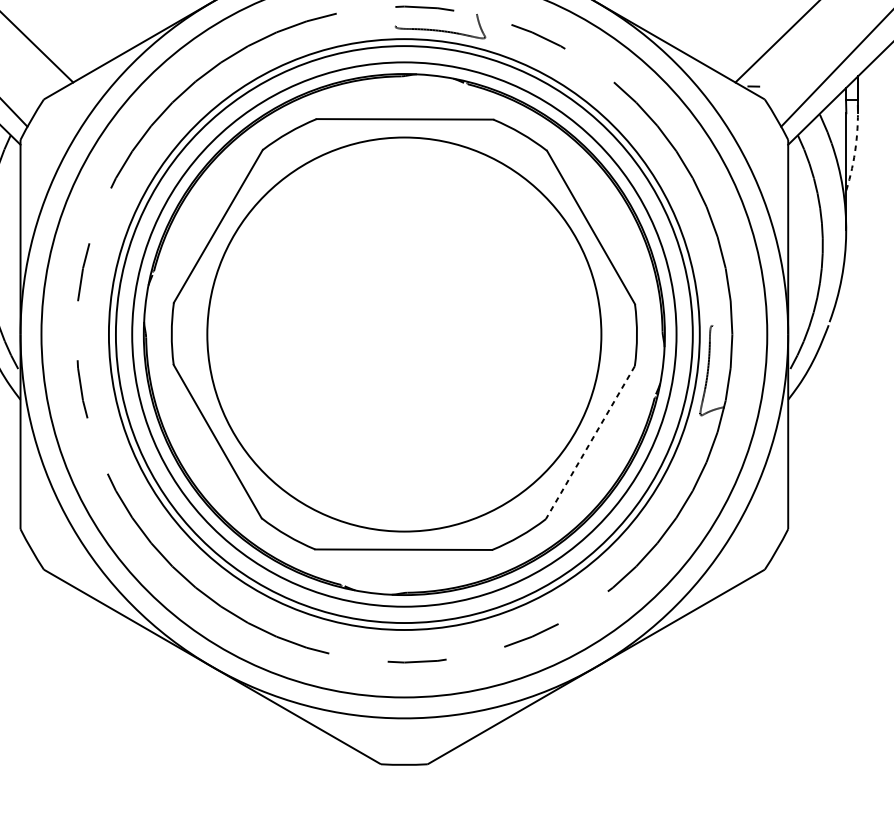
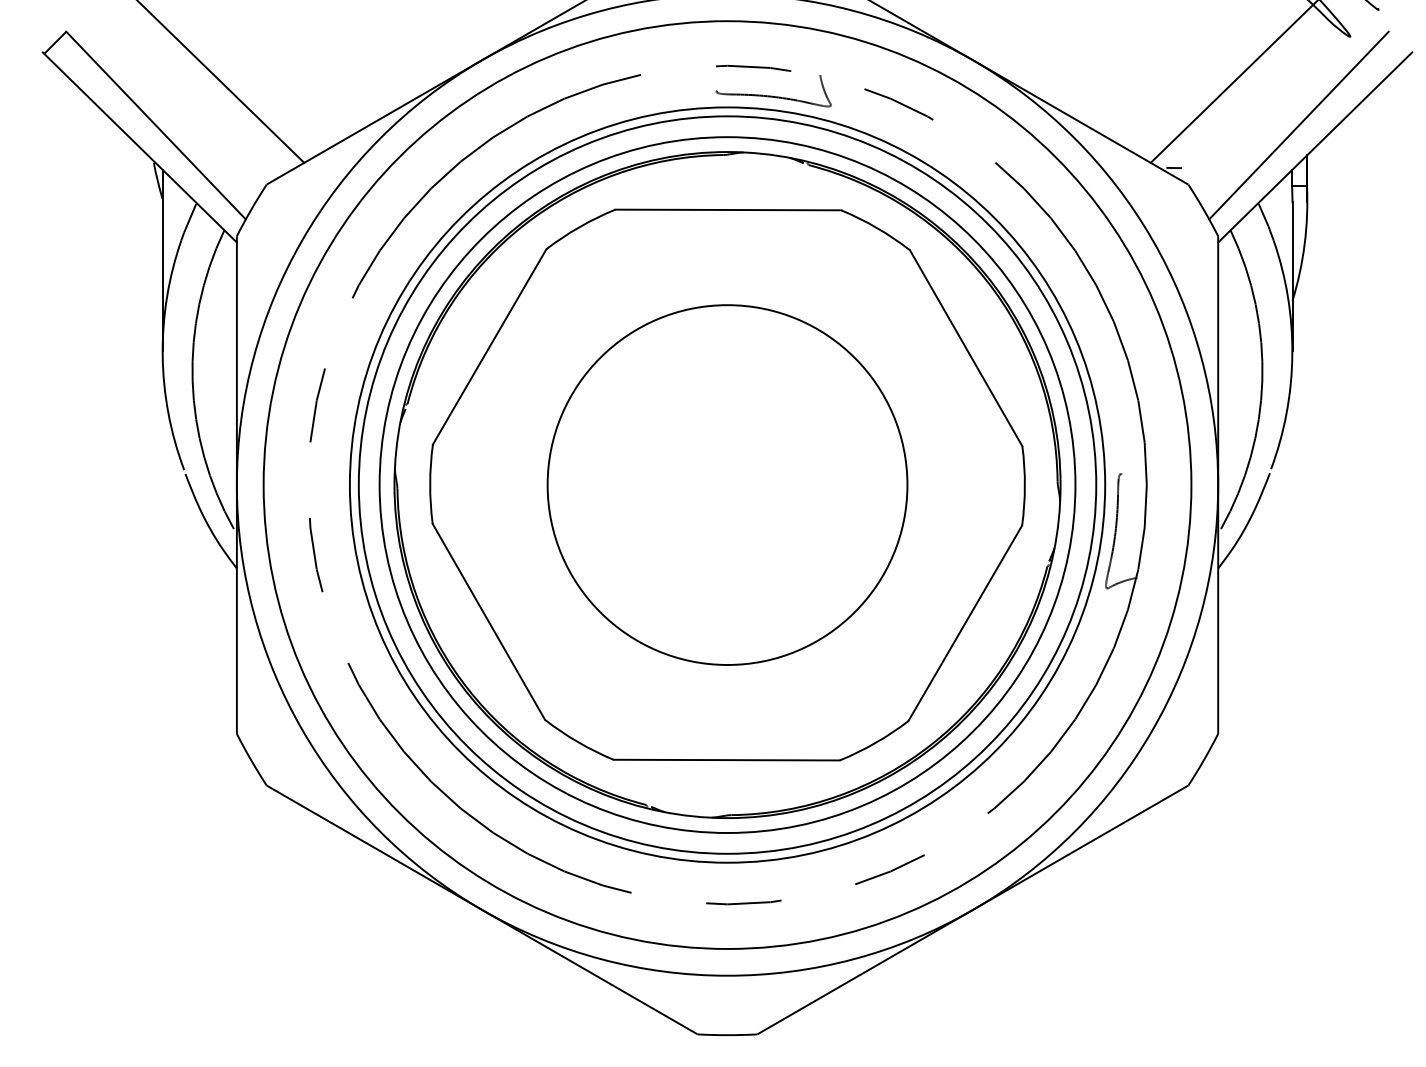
arc: (855, 145) -> (1304, 243), dashed -> solid
circle: (404, 334) -> (727, 484), size x0.71
line: (590, 442) -> (965, 623), dashed -> solid

